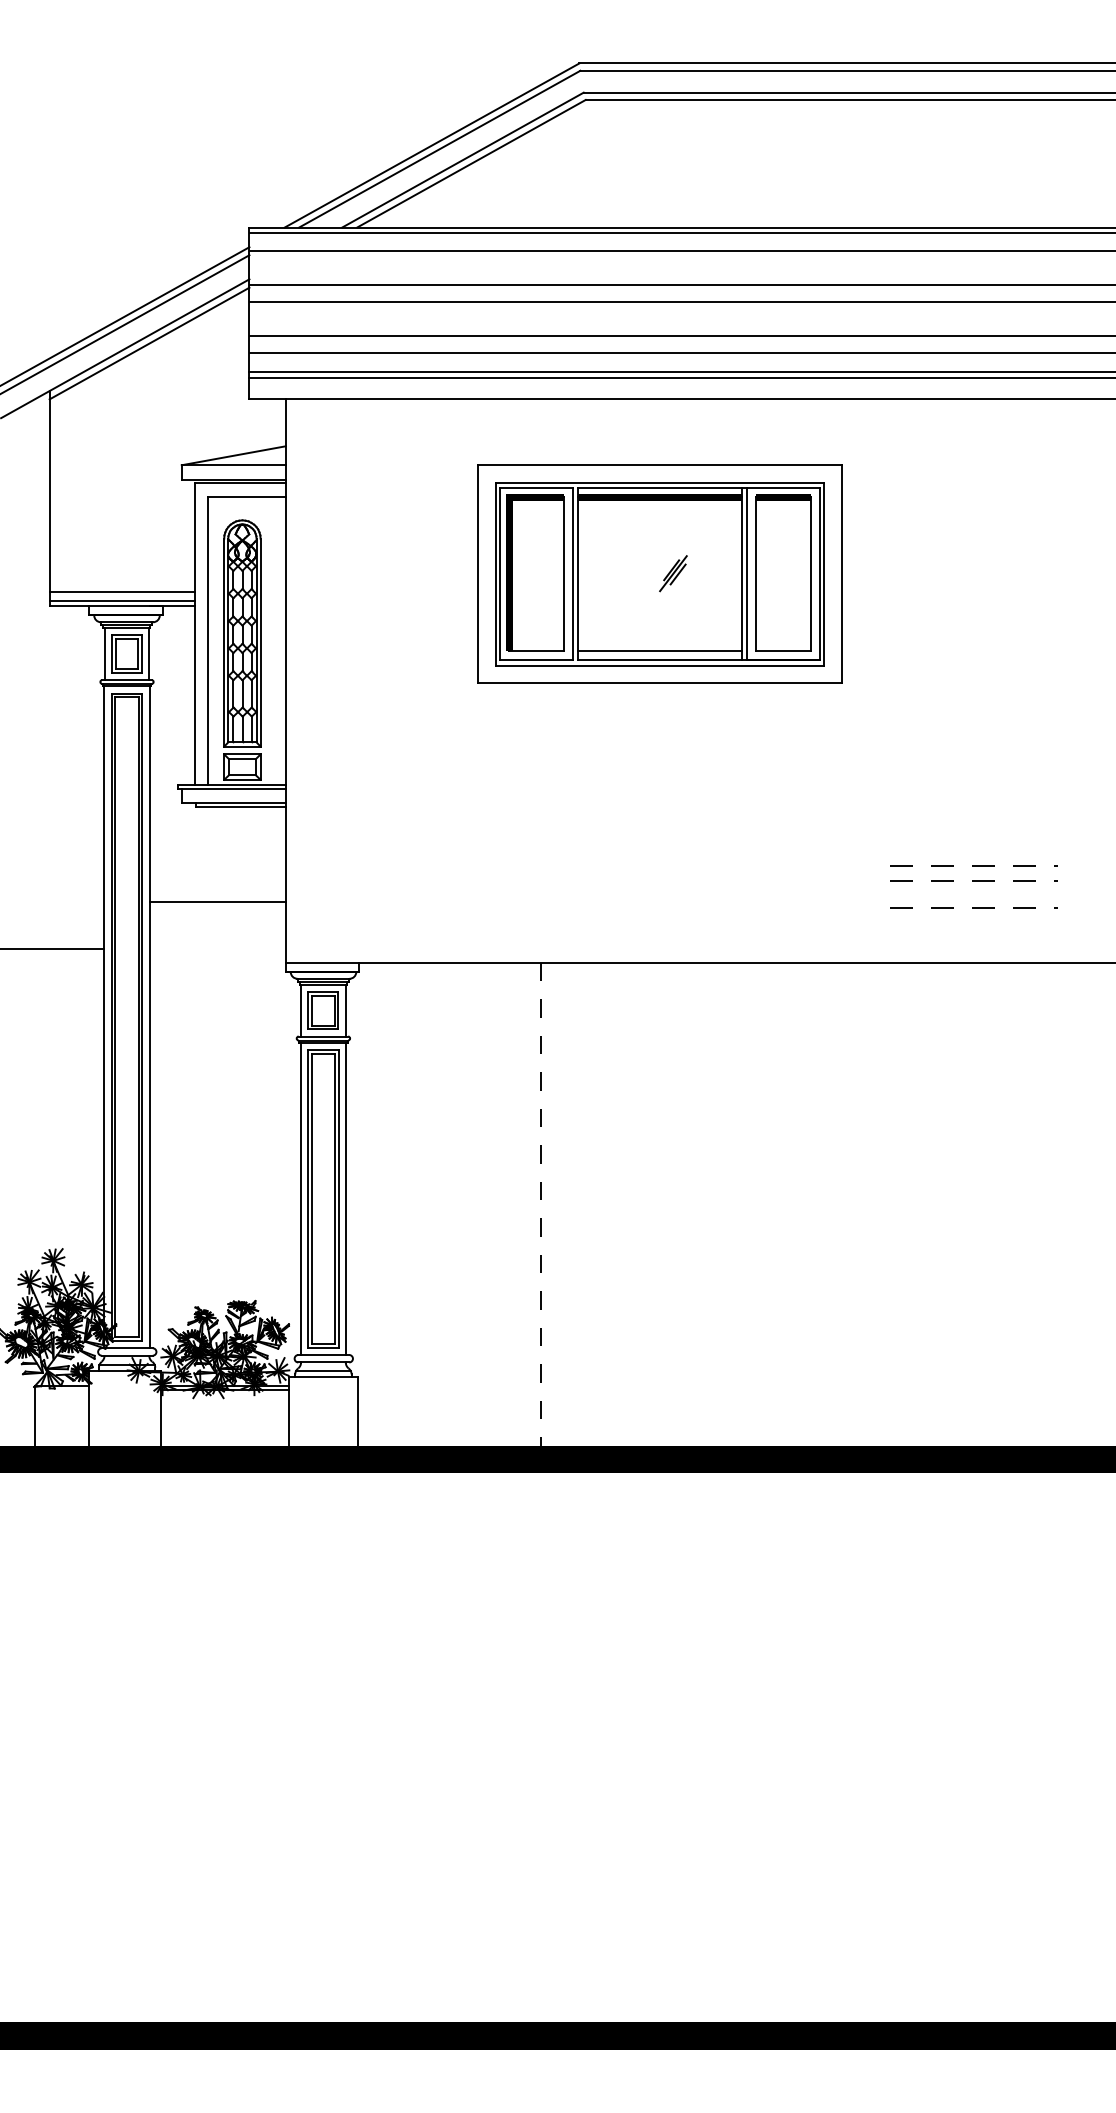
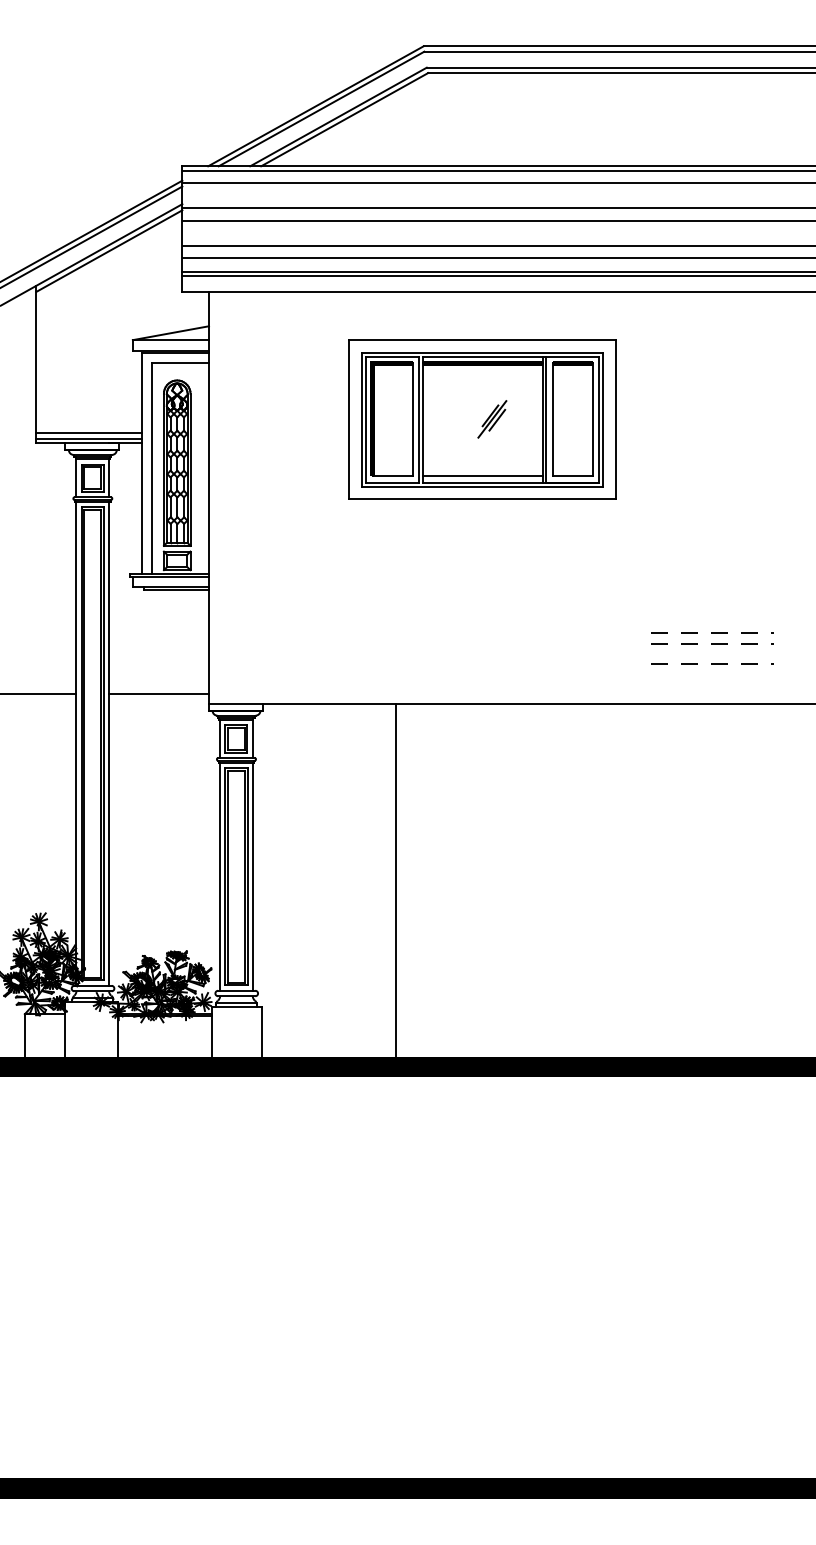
part: (673, 573) -> (492, 419), size x1.43
line: (218, 901) -> (159, 693), moved
line: (540, 1212) -> (395, 886), dashed -> solid

